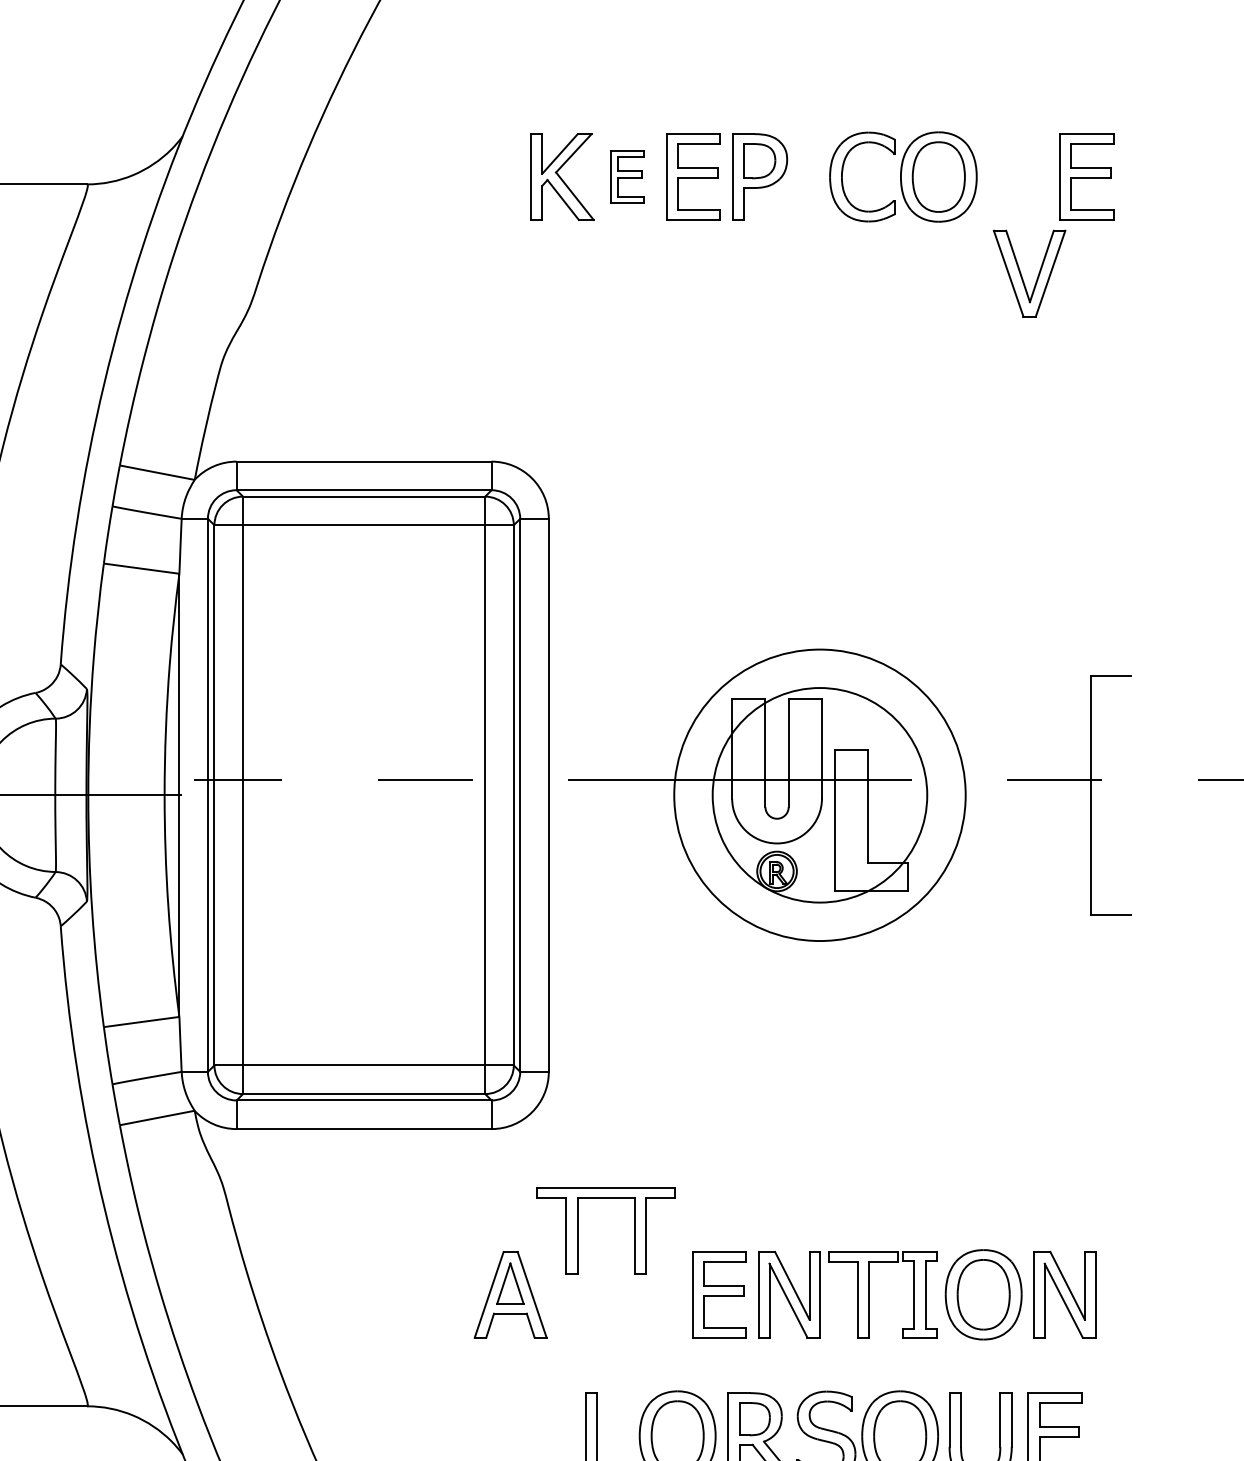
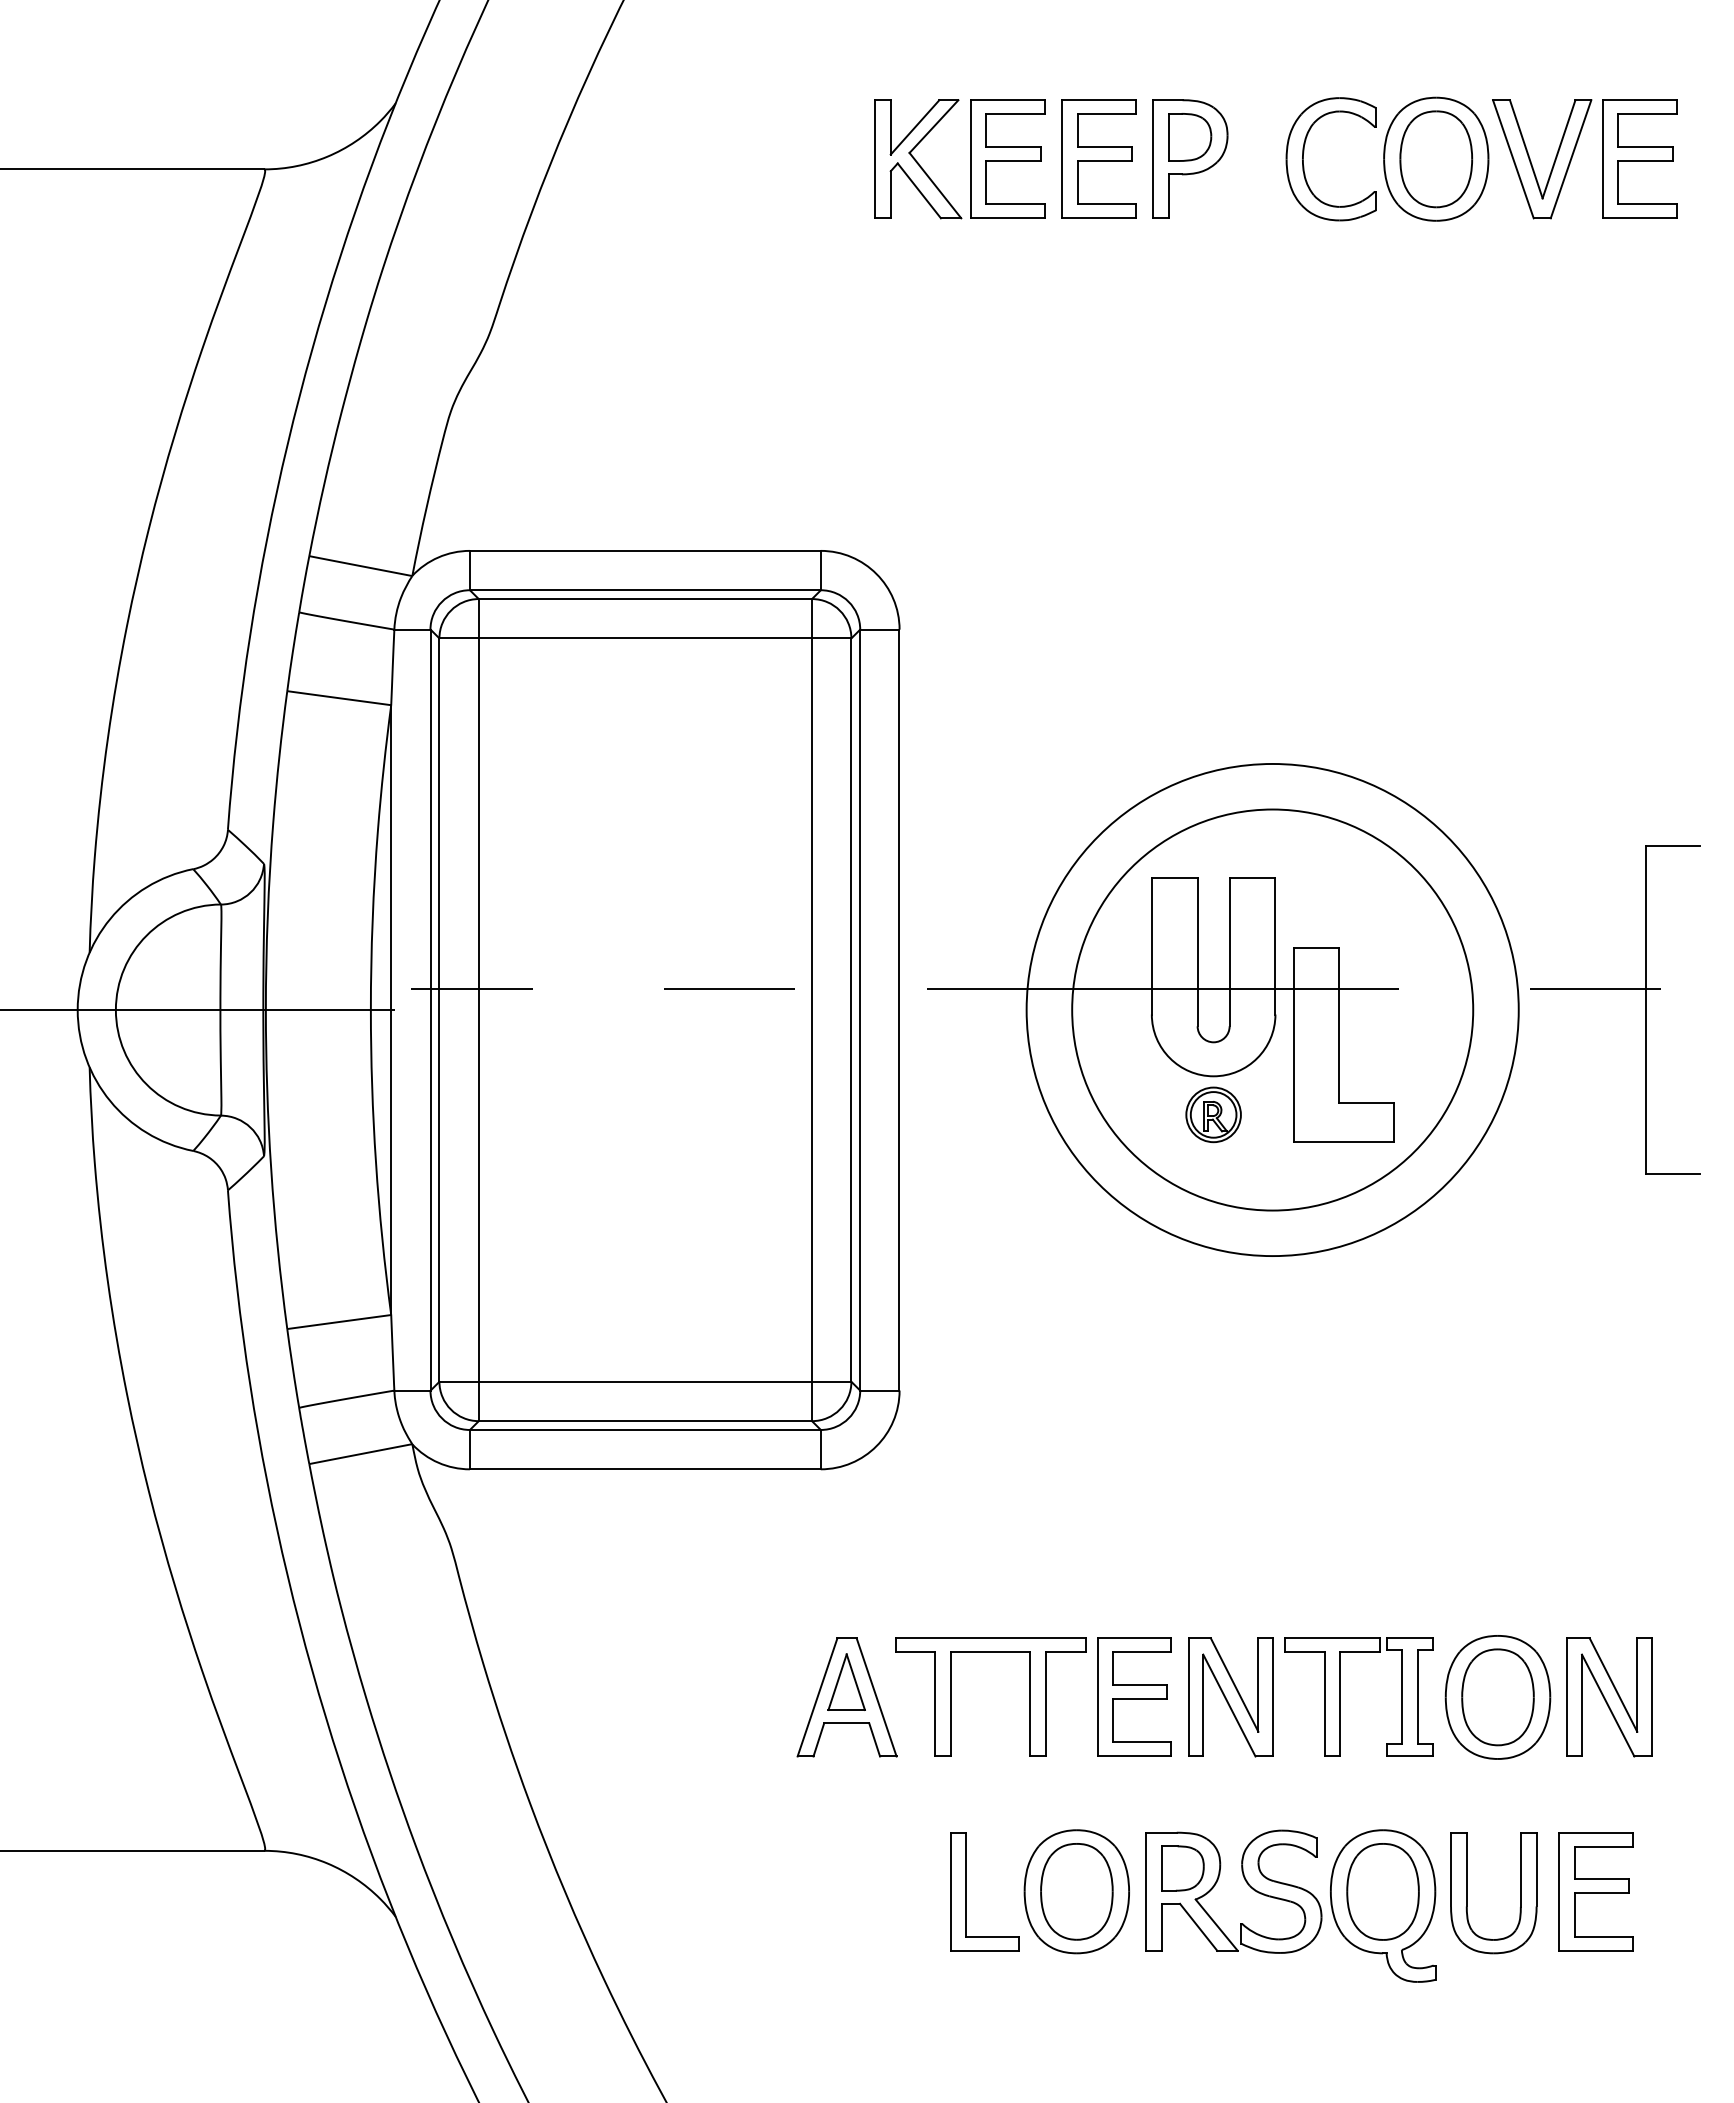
part: (627, 176) -> (1007, 158), size x1.67
part: (1021, 275) -> (1531, 161), moved
circle: (819, 794) -> (1272, 1009), size x1.67
part: (577, 1230) -> (951, 1696), moved

